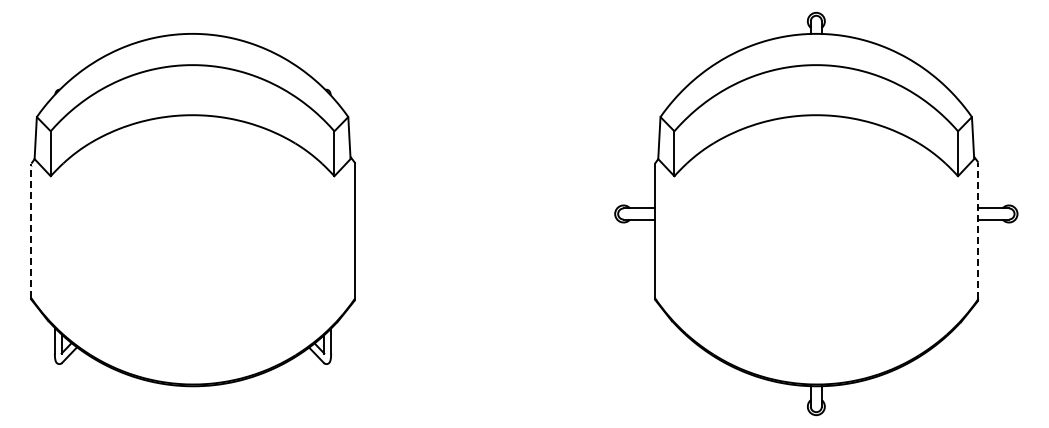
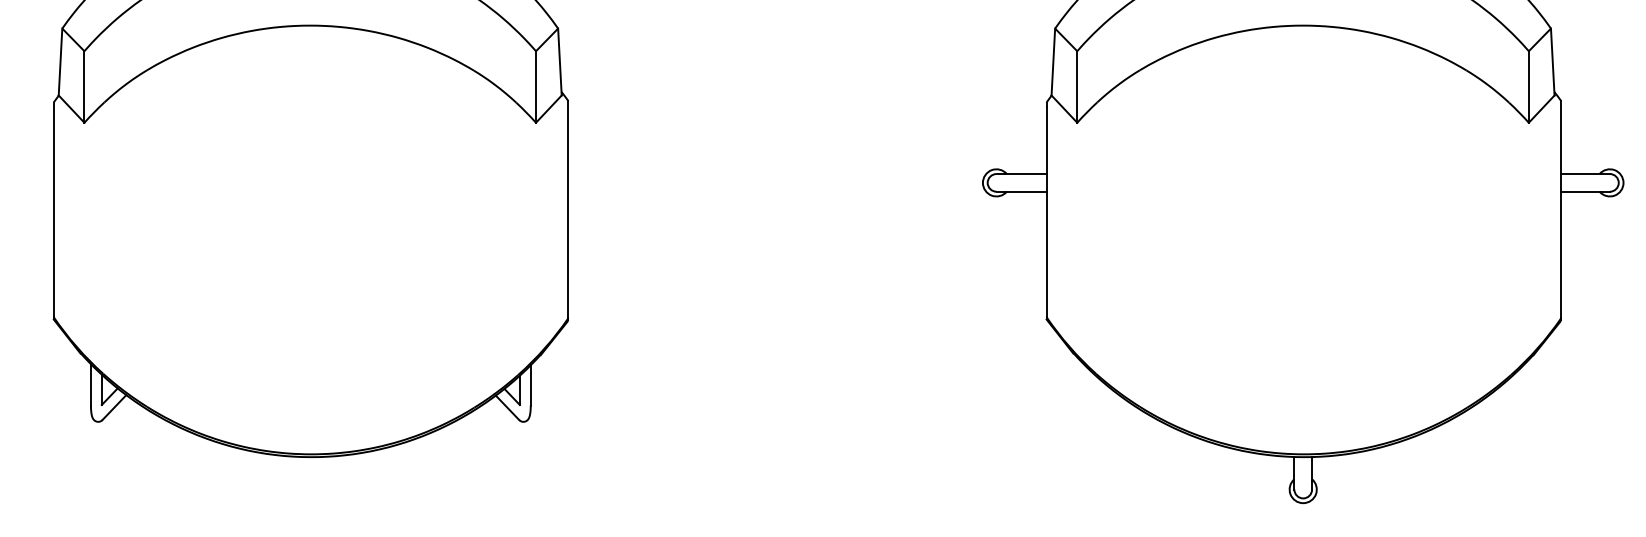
line: (31, 230) -> (53, 209), dashed -> solid
line: (978, 230) -> (1561, 209), dashed -> solid

